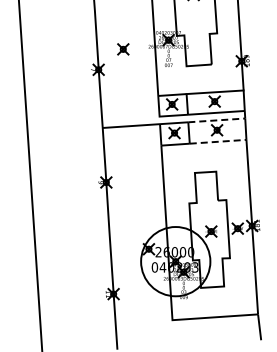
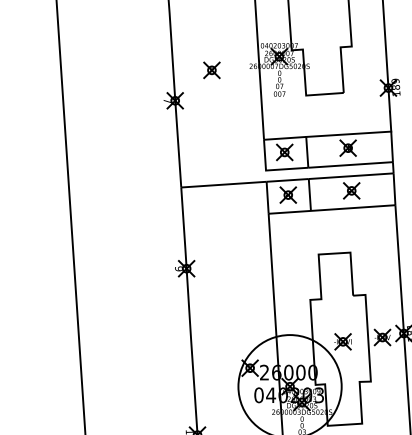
line: (216, 120) -> (350, 176), dashed -> solid
line: (218, 141) -> (353, 207), dashed -> solid

